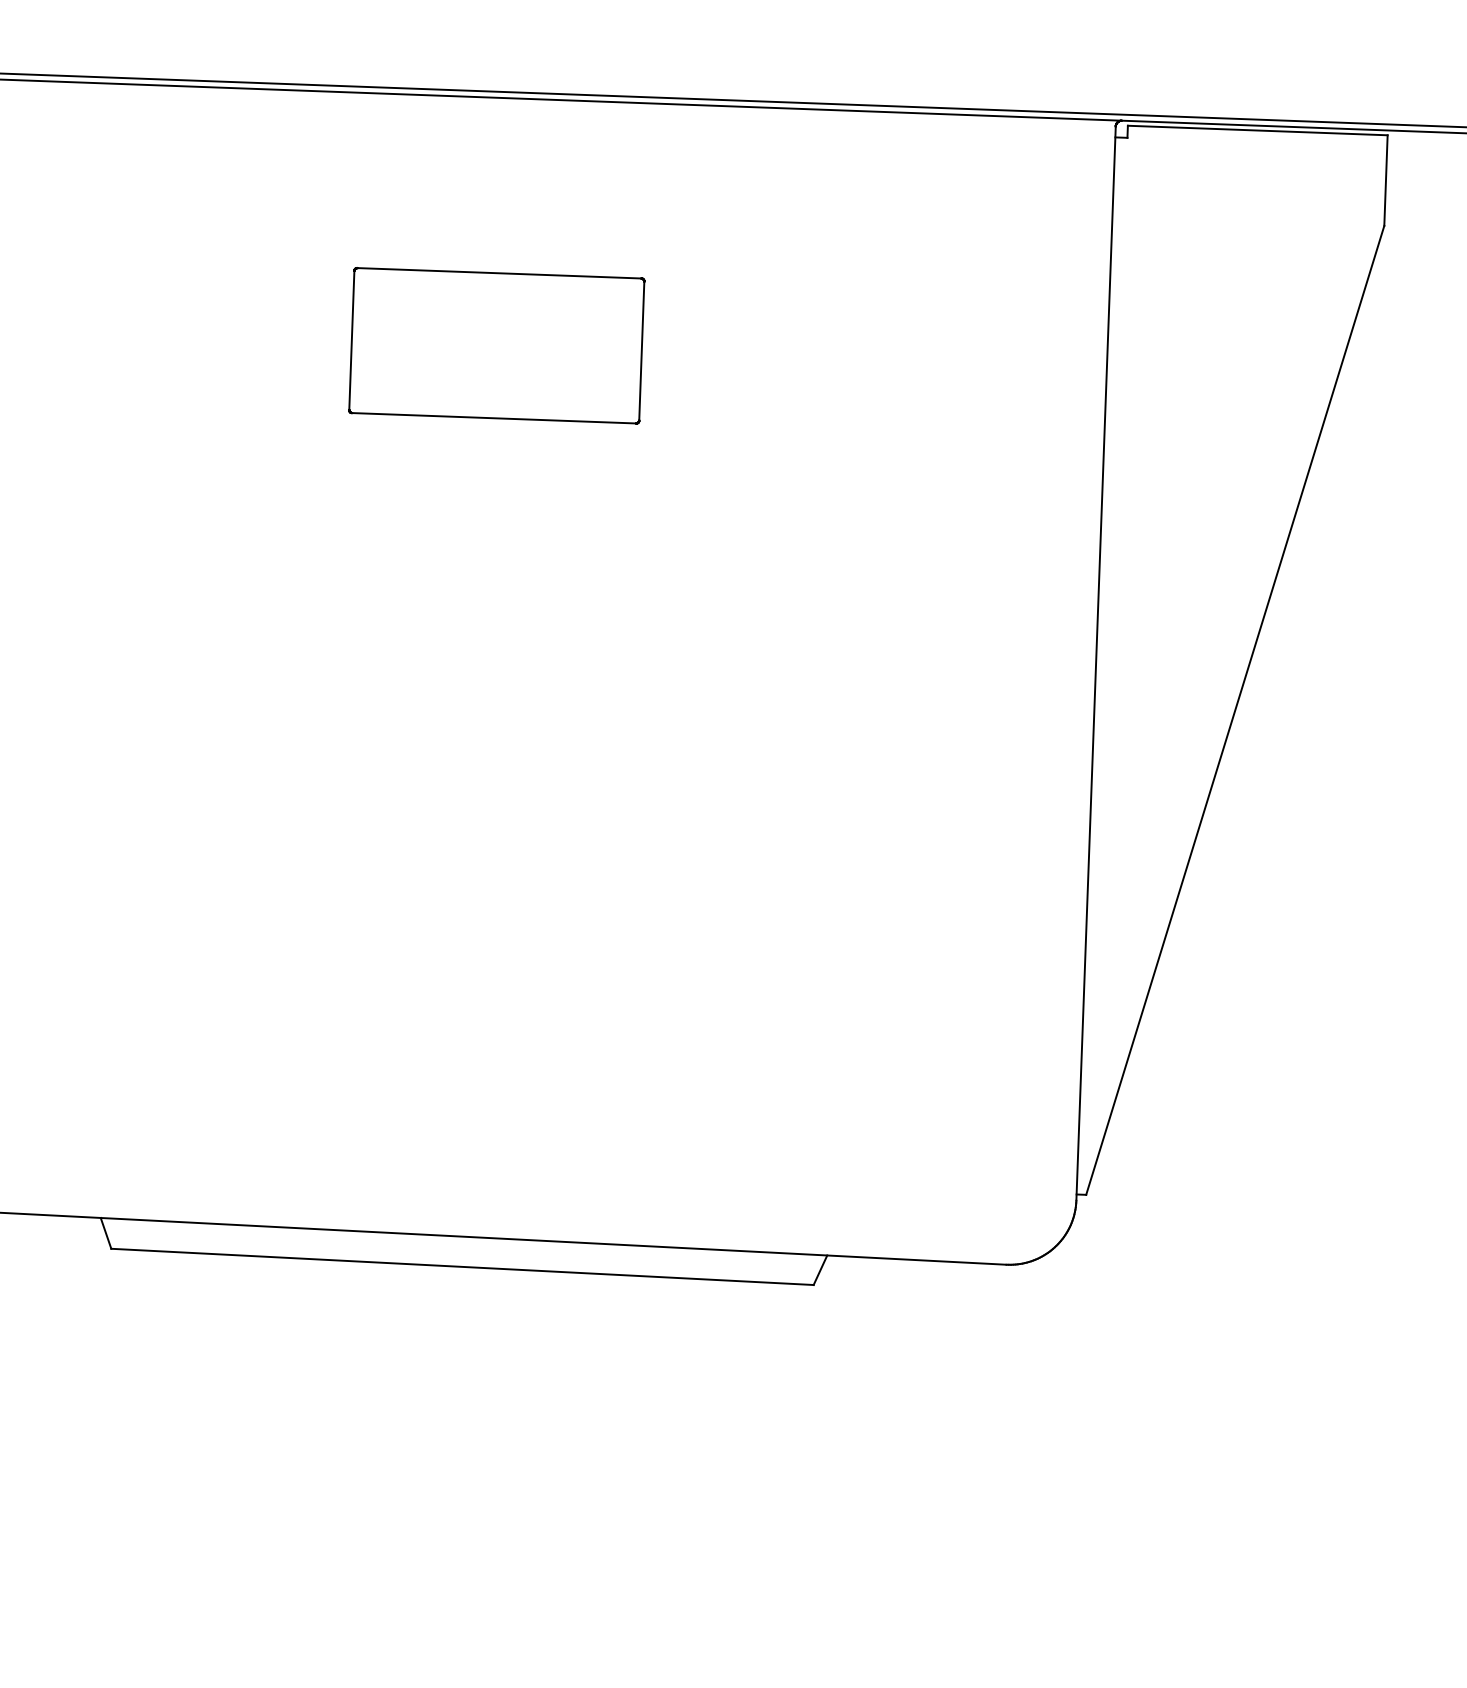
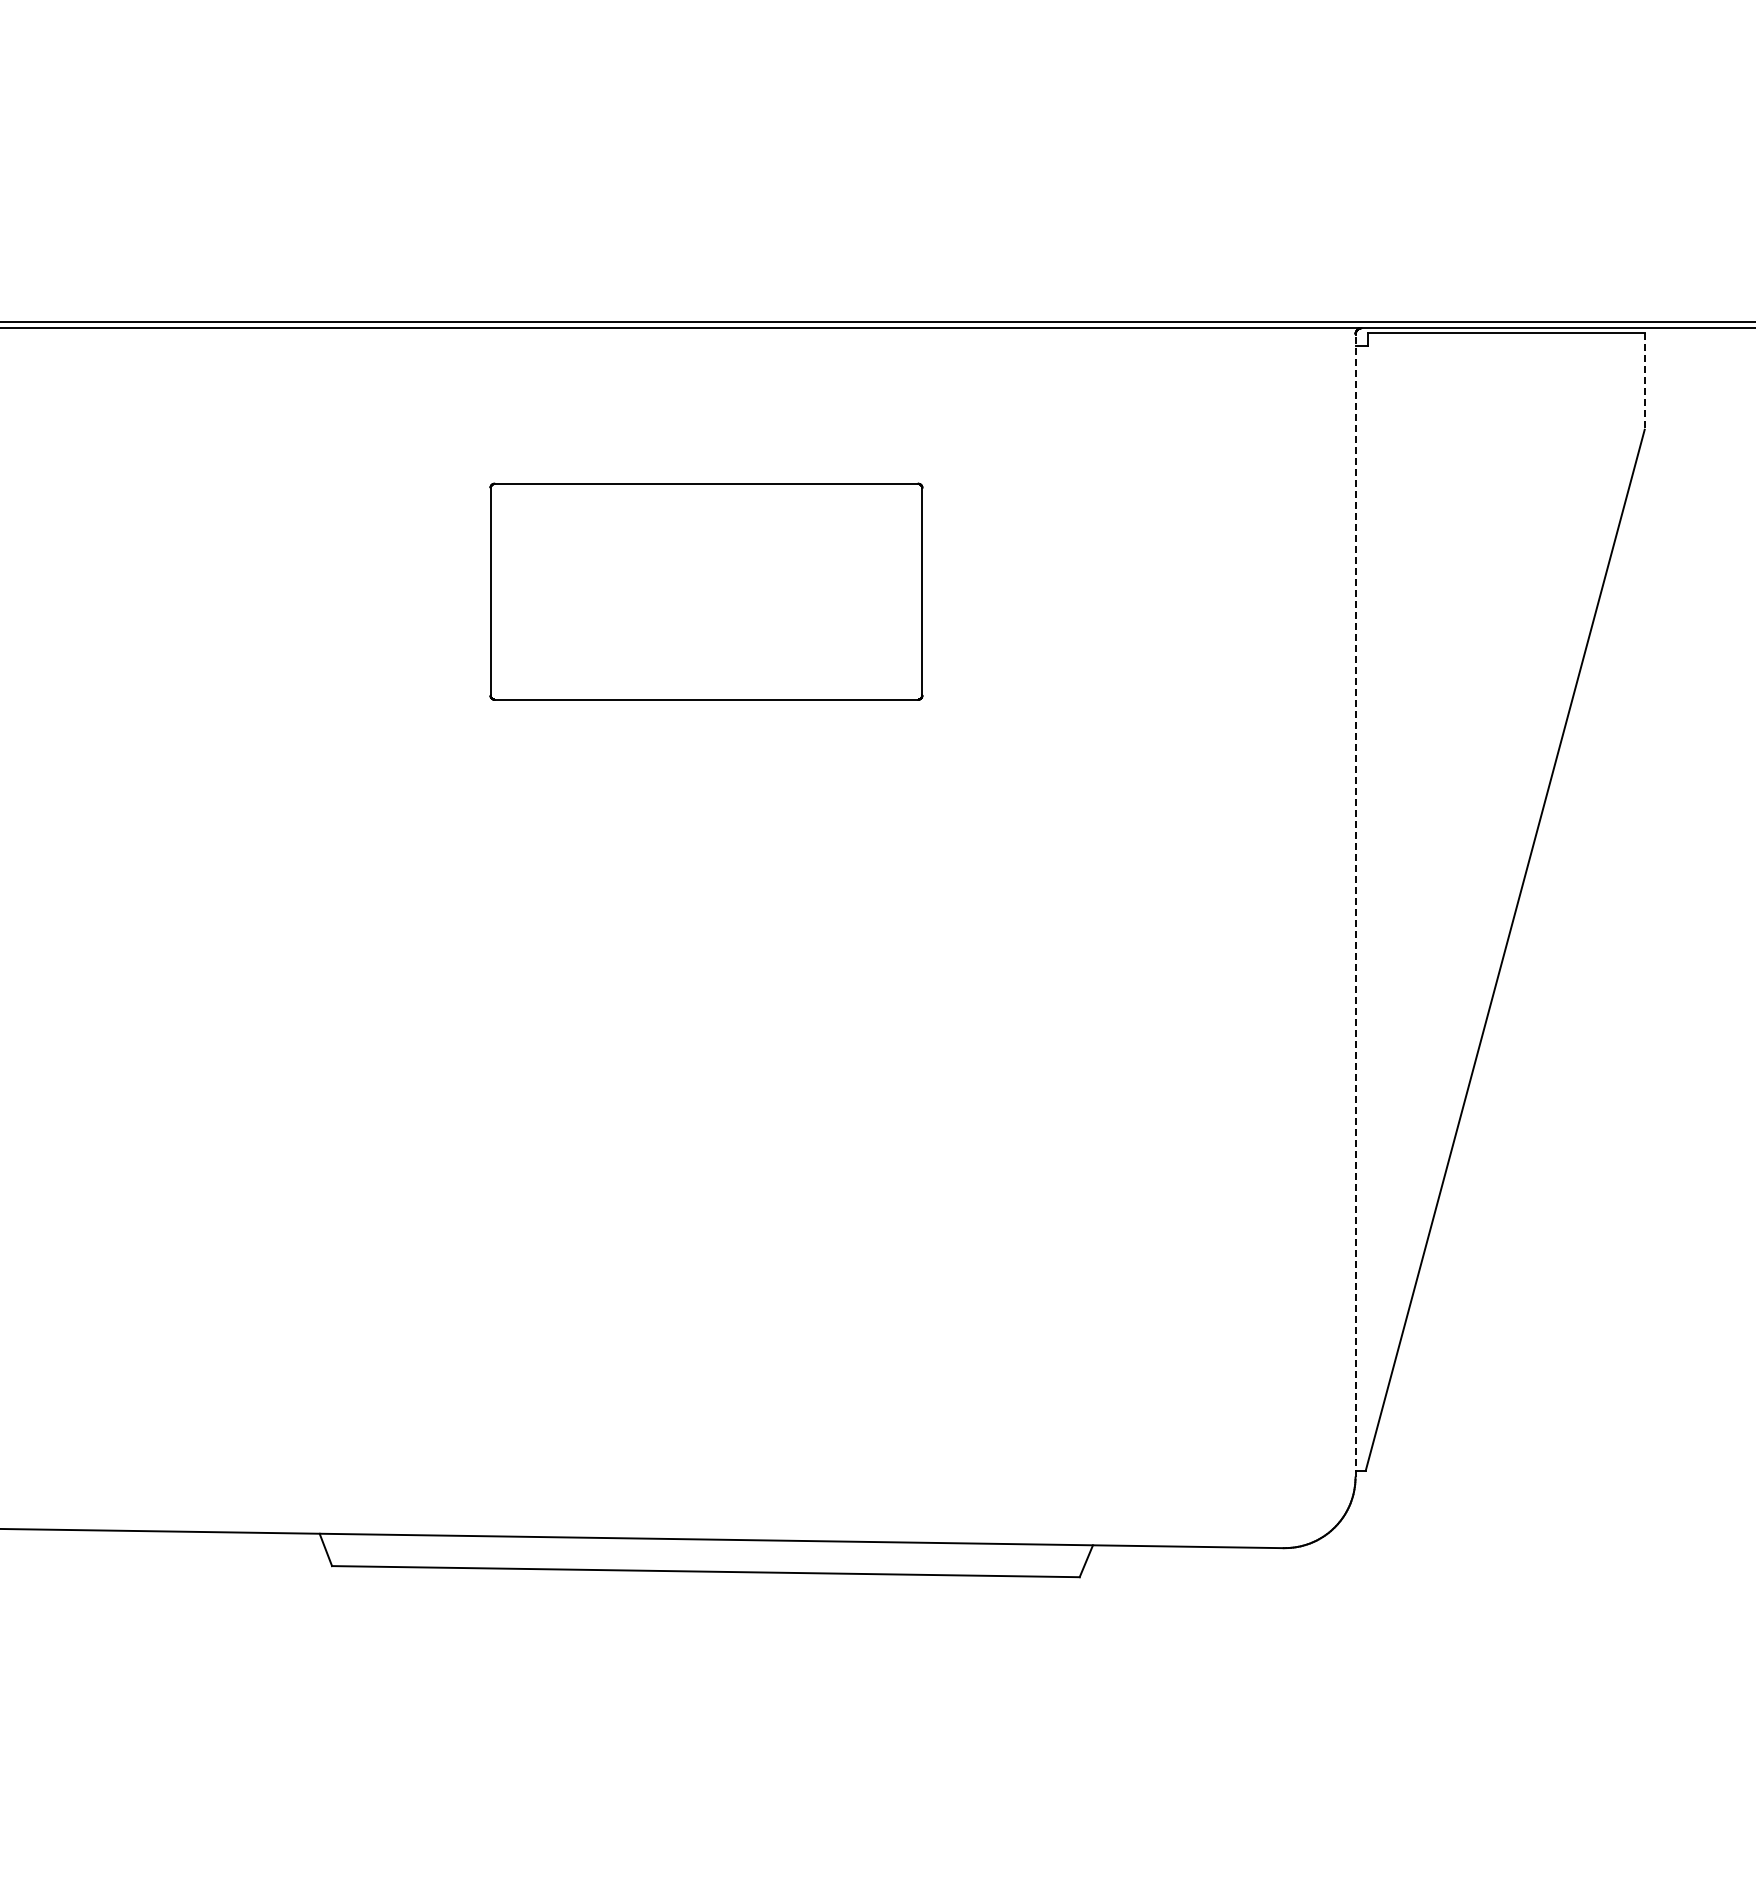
line: (1385, 181) -> (1644, 382), solid -> dashed
part: (496, 345) -> (706, 591), size x1.4
line: (1096, 663) -> (1355, 905), solid -> dashed

